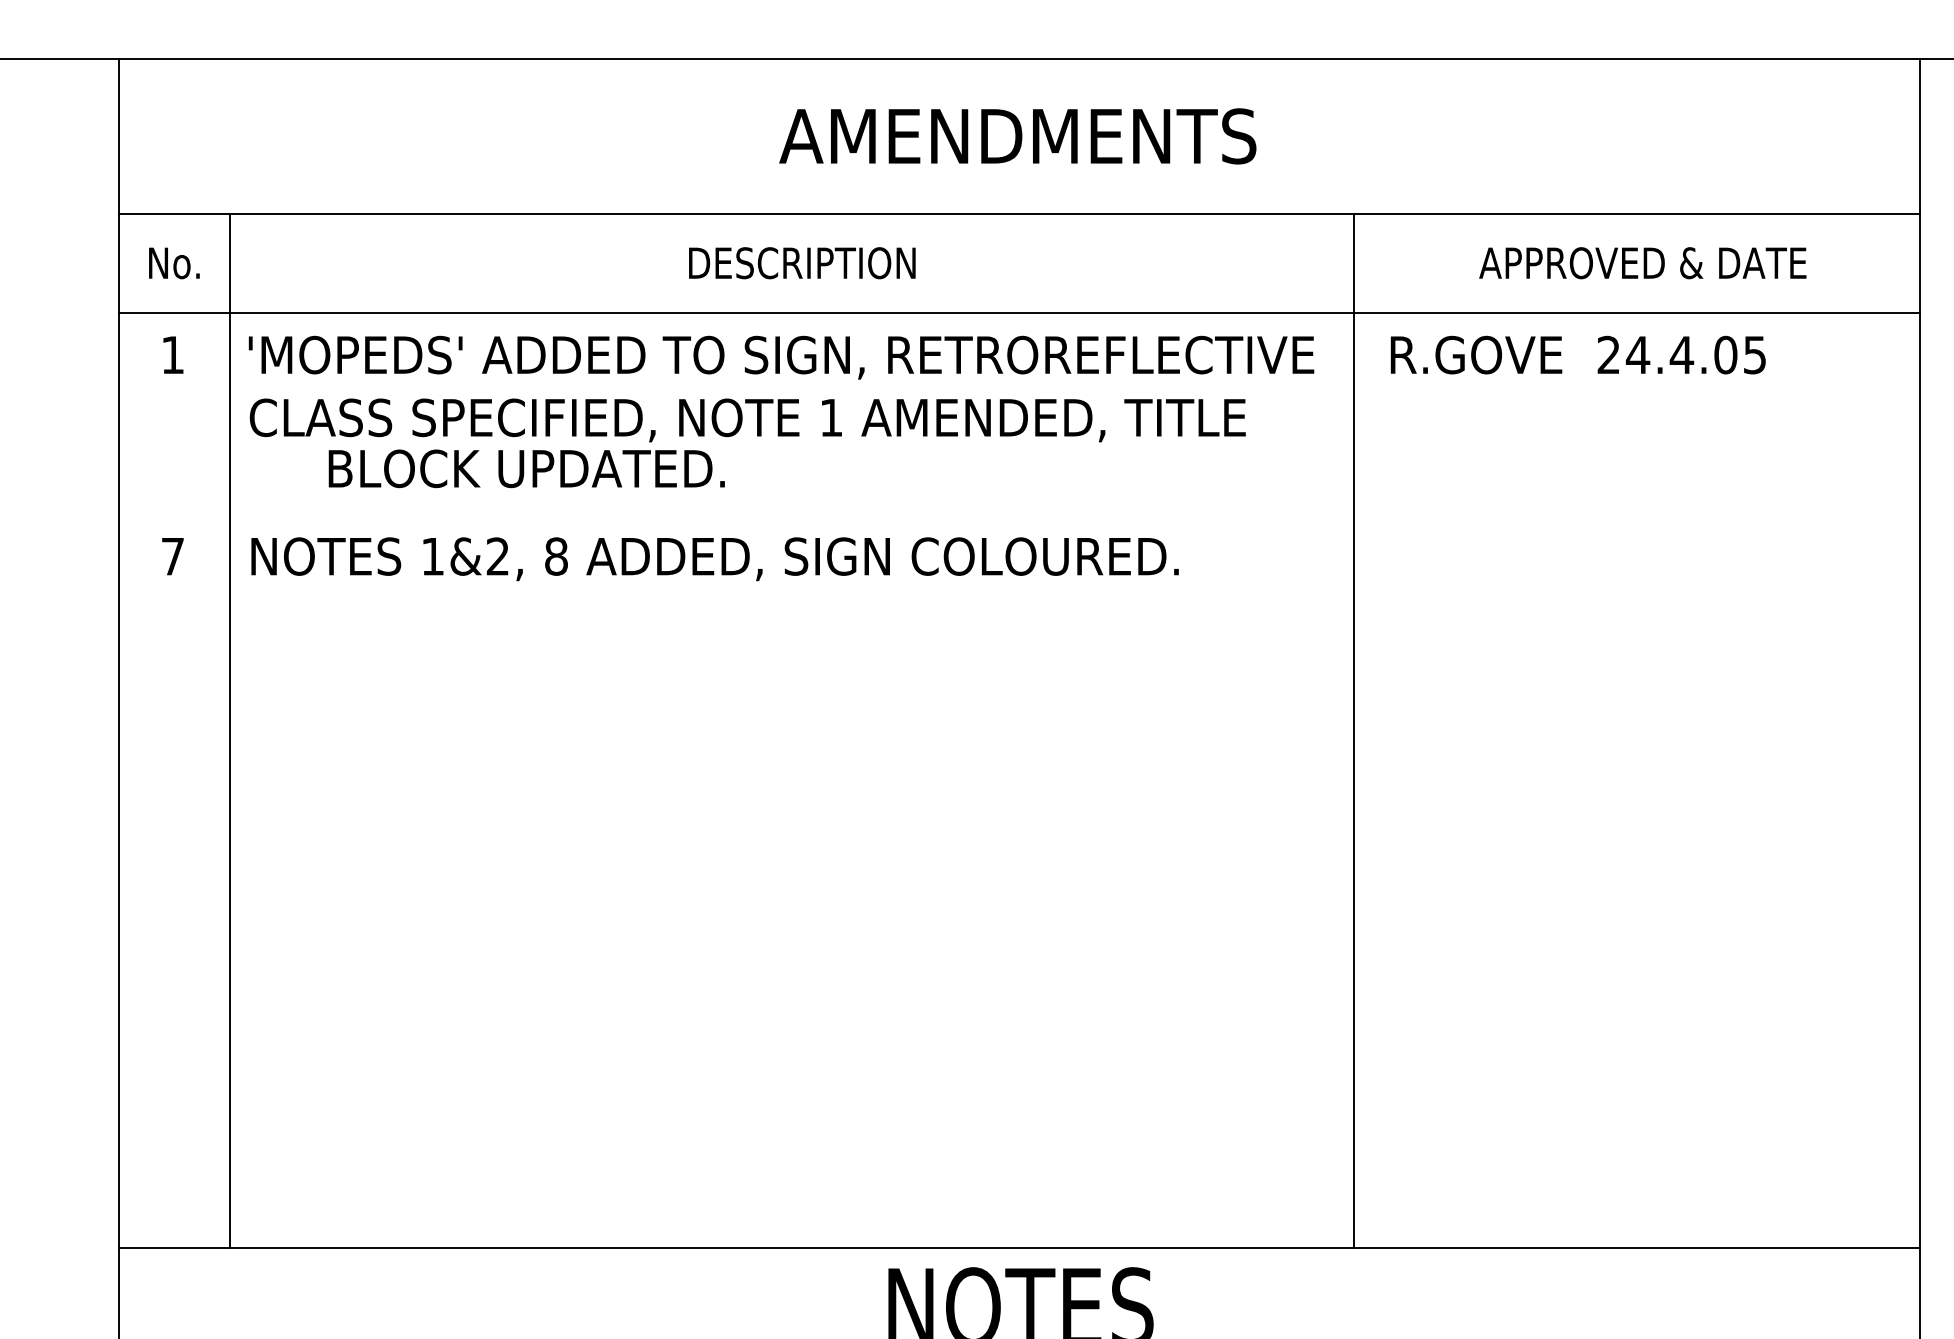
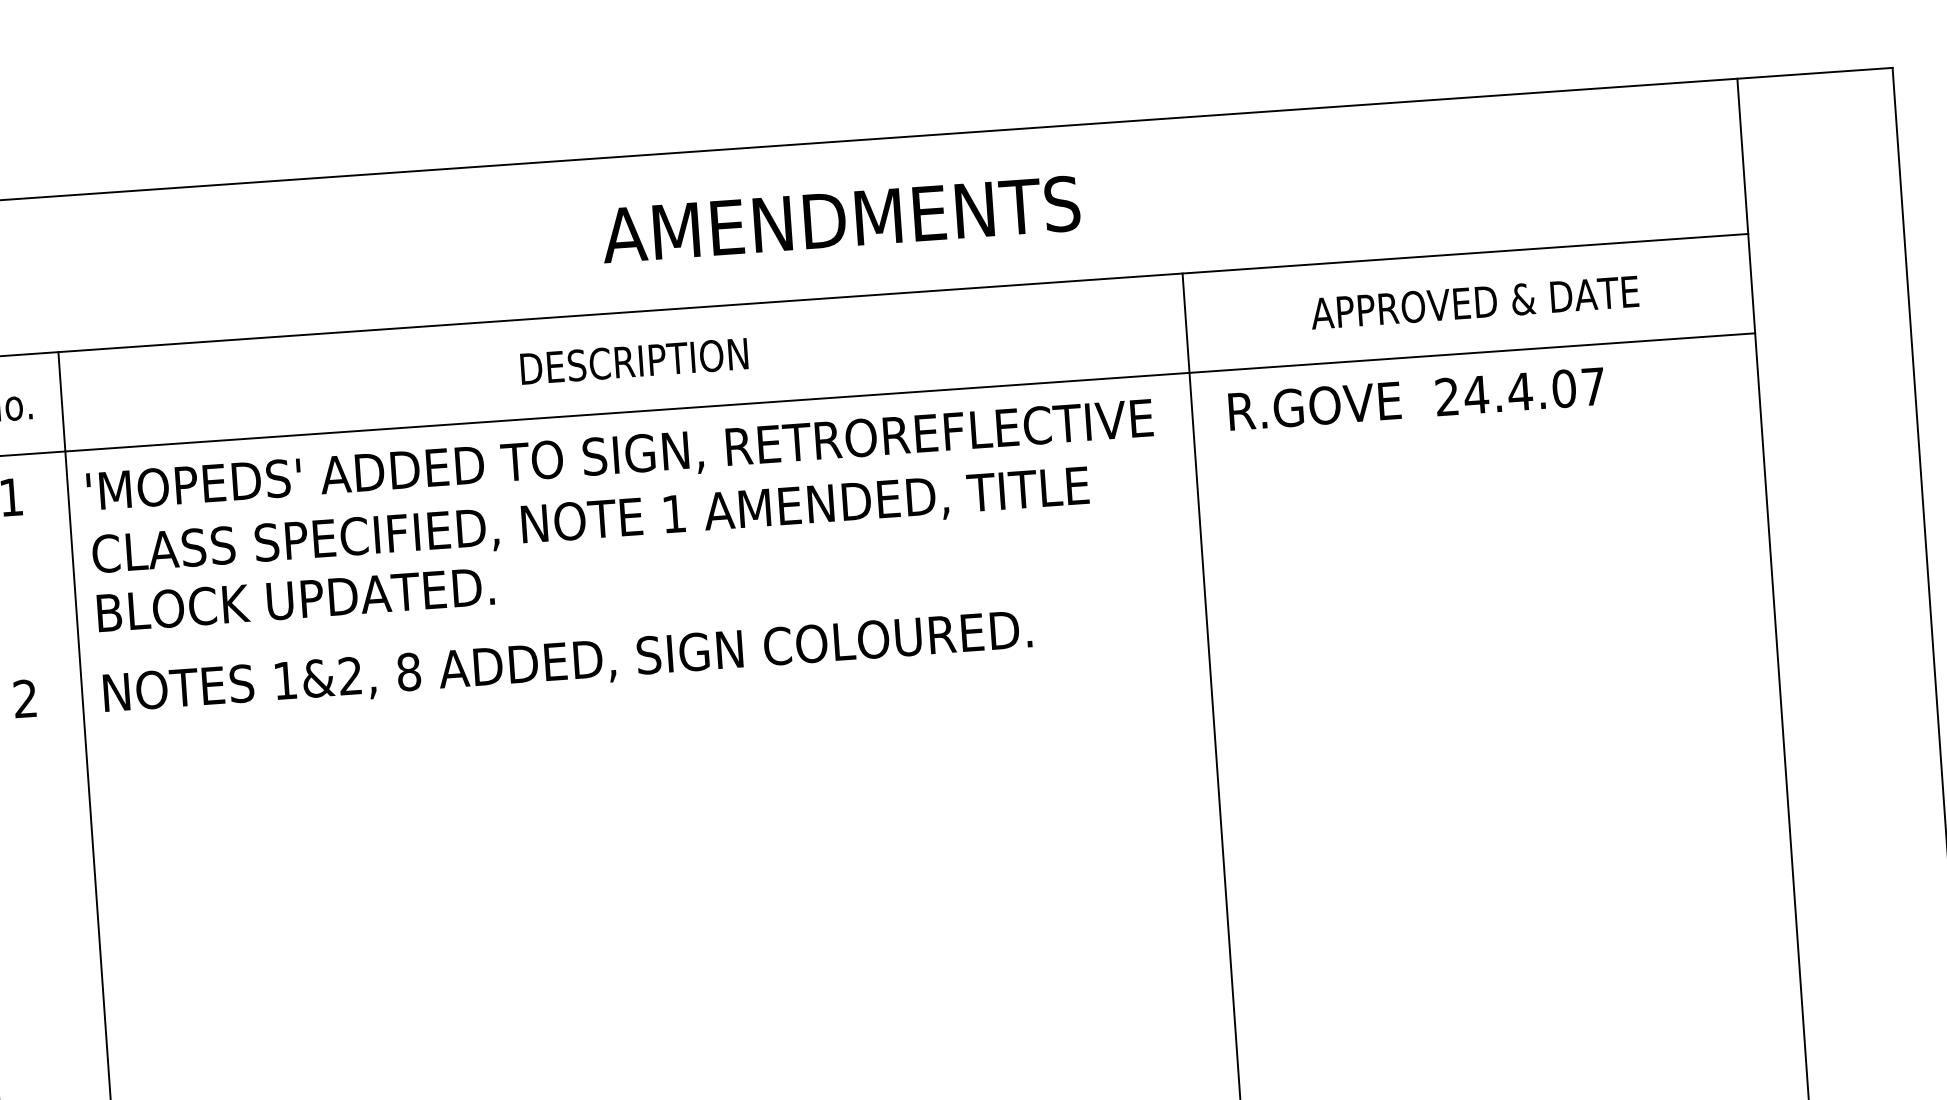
text: (1754, 355) -> (1592, 387), 24.4.05 -> 24.4.07
text: (526, 468) -> (295, 599), moved
text: (172, 556) -> (25, 698), 7 -> 2

